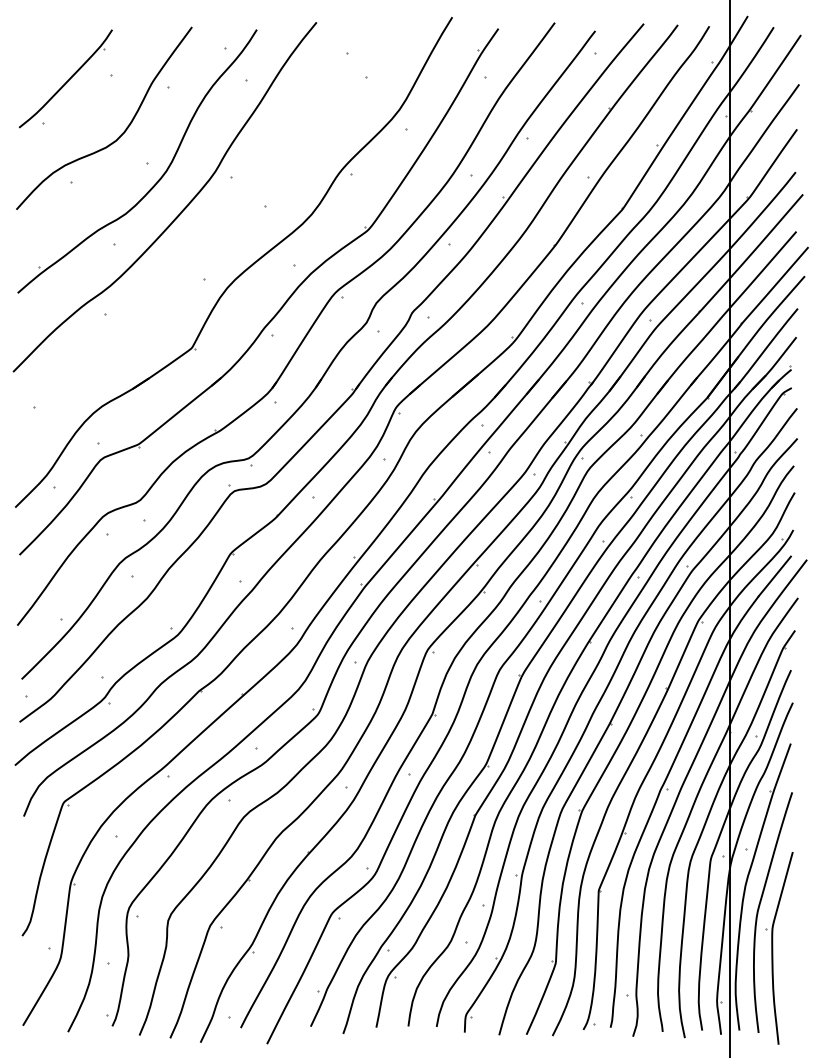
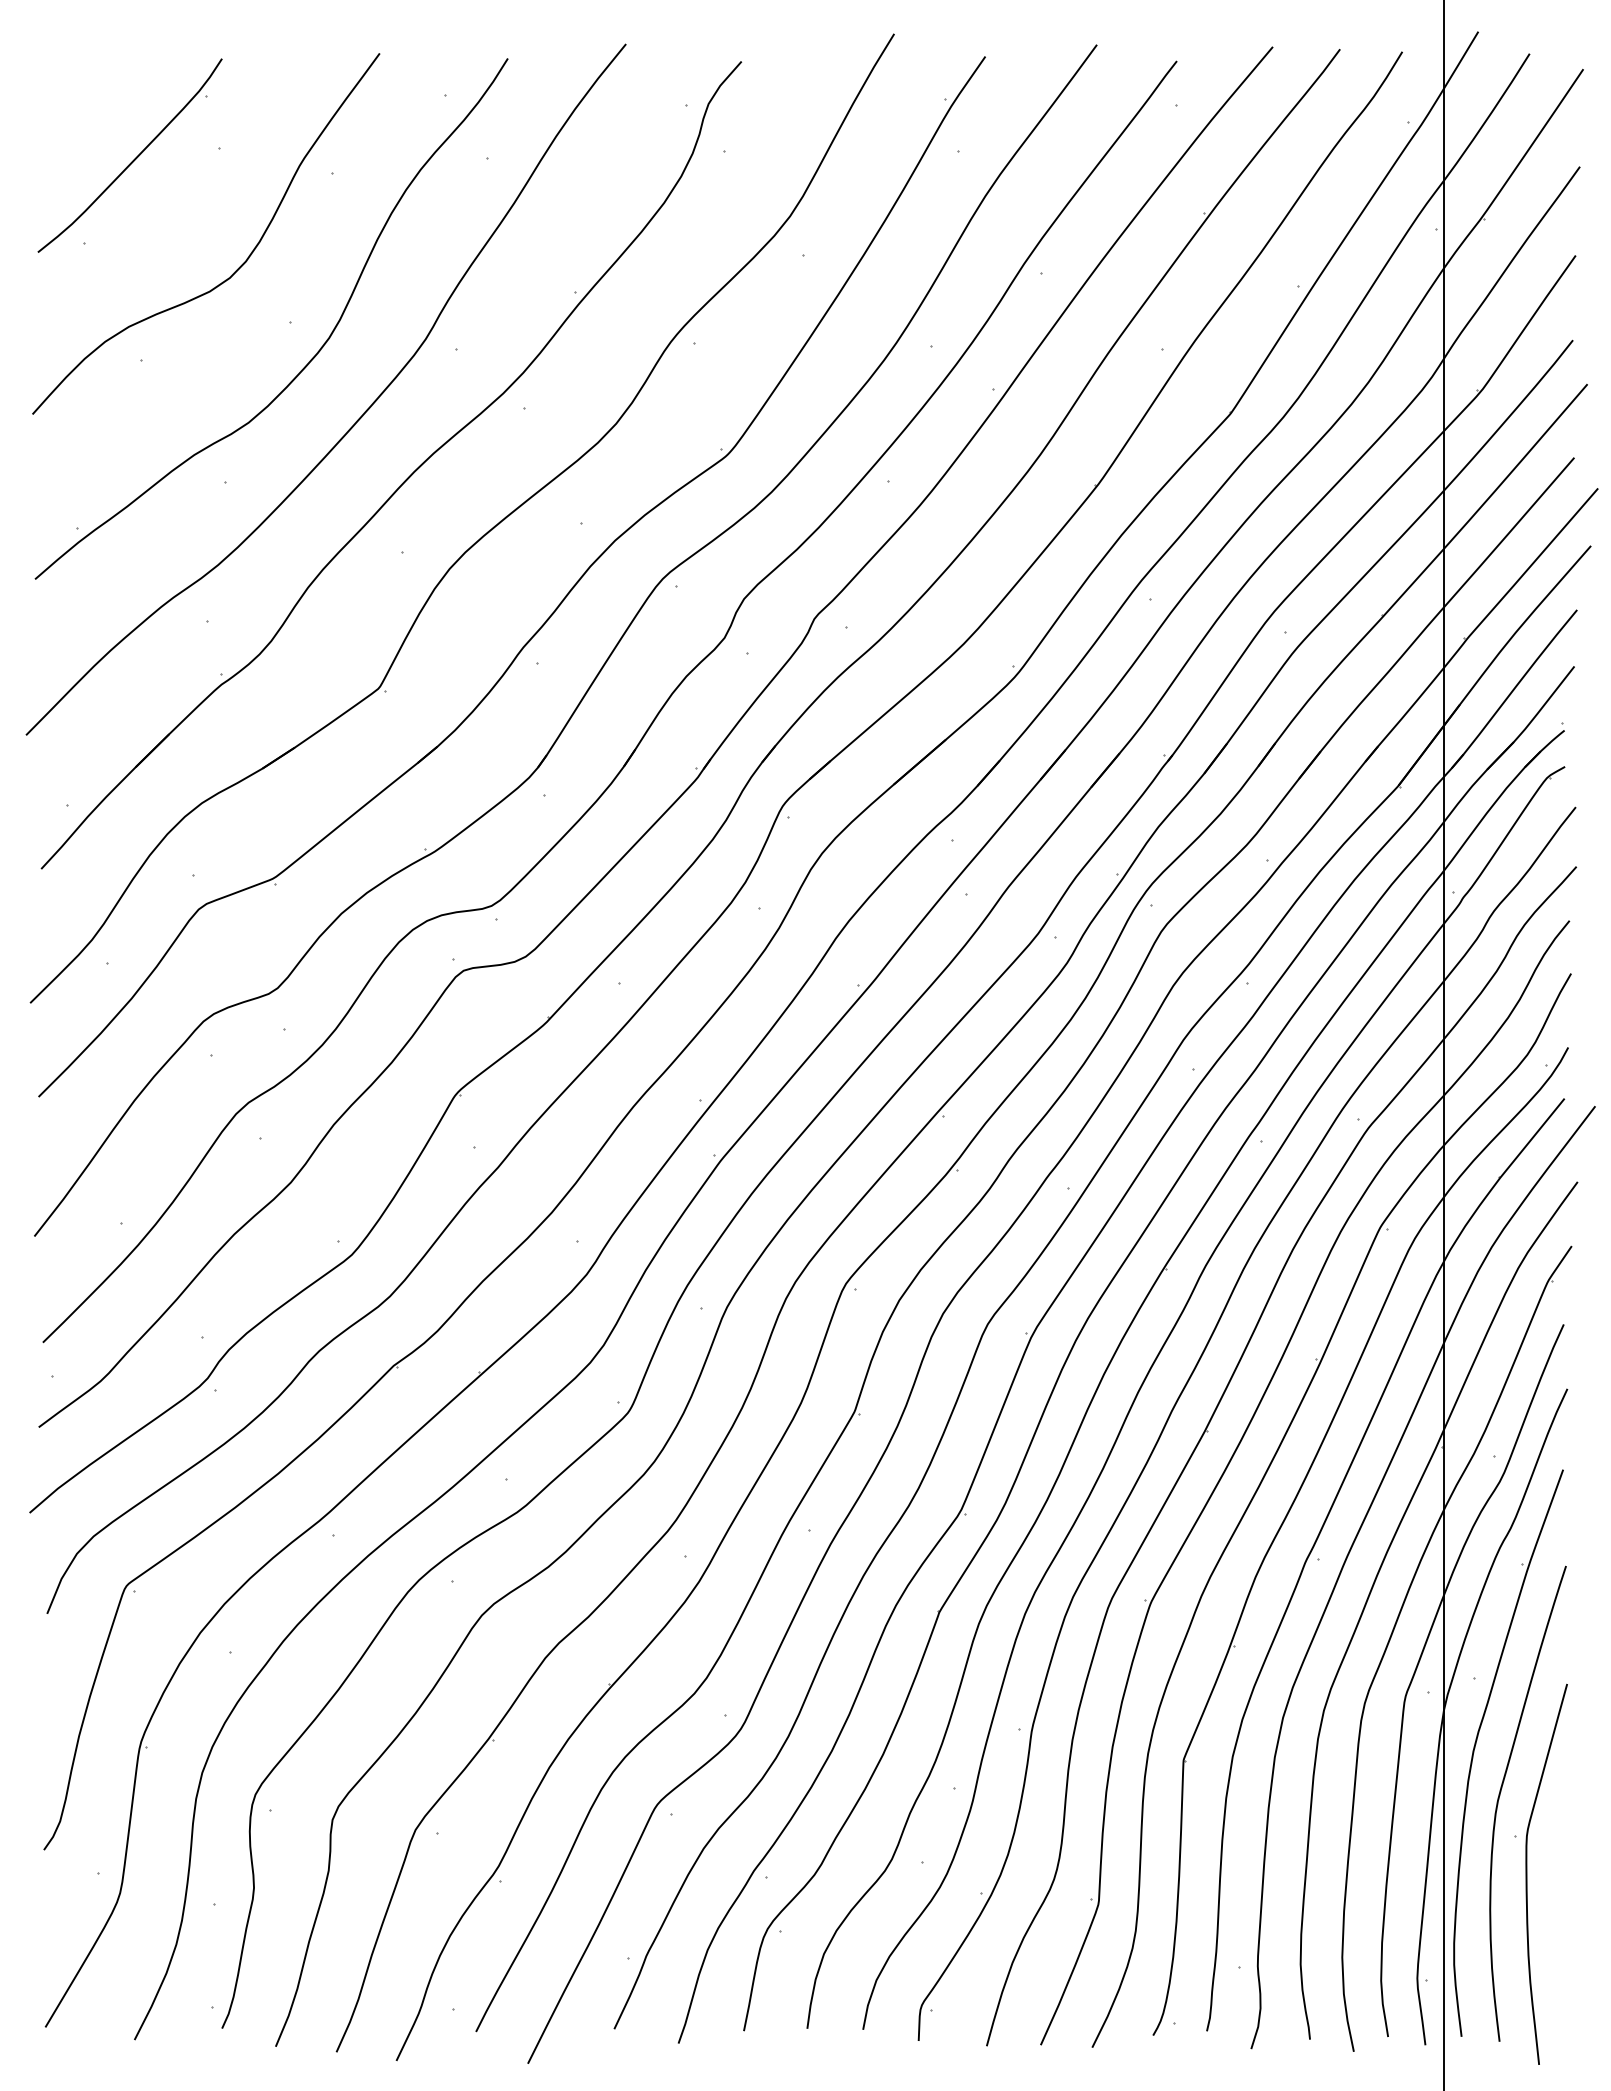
part: (204, 242) -> (404, 479), added

